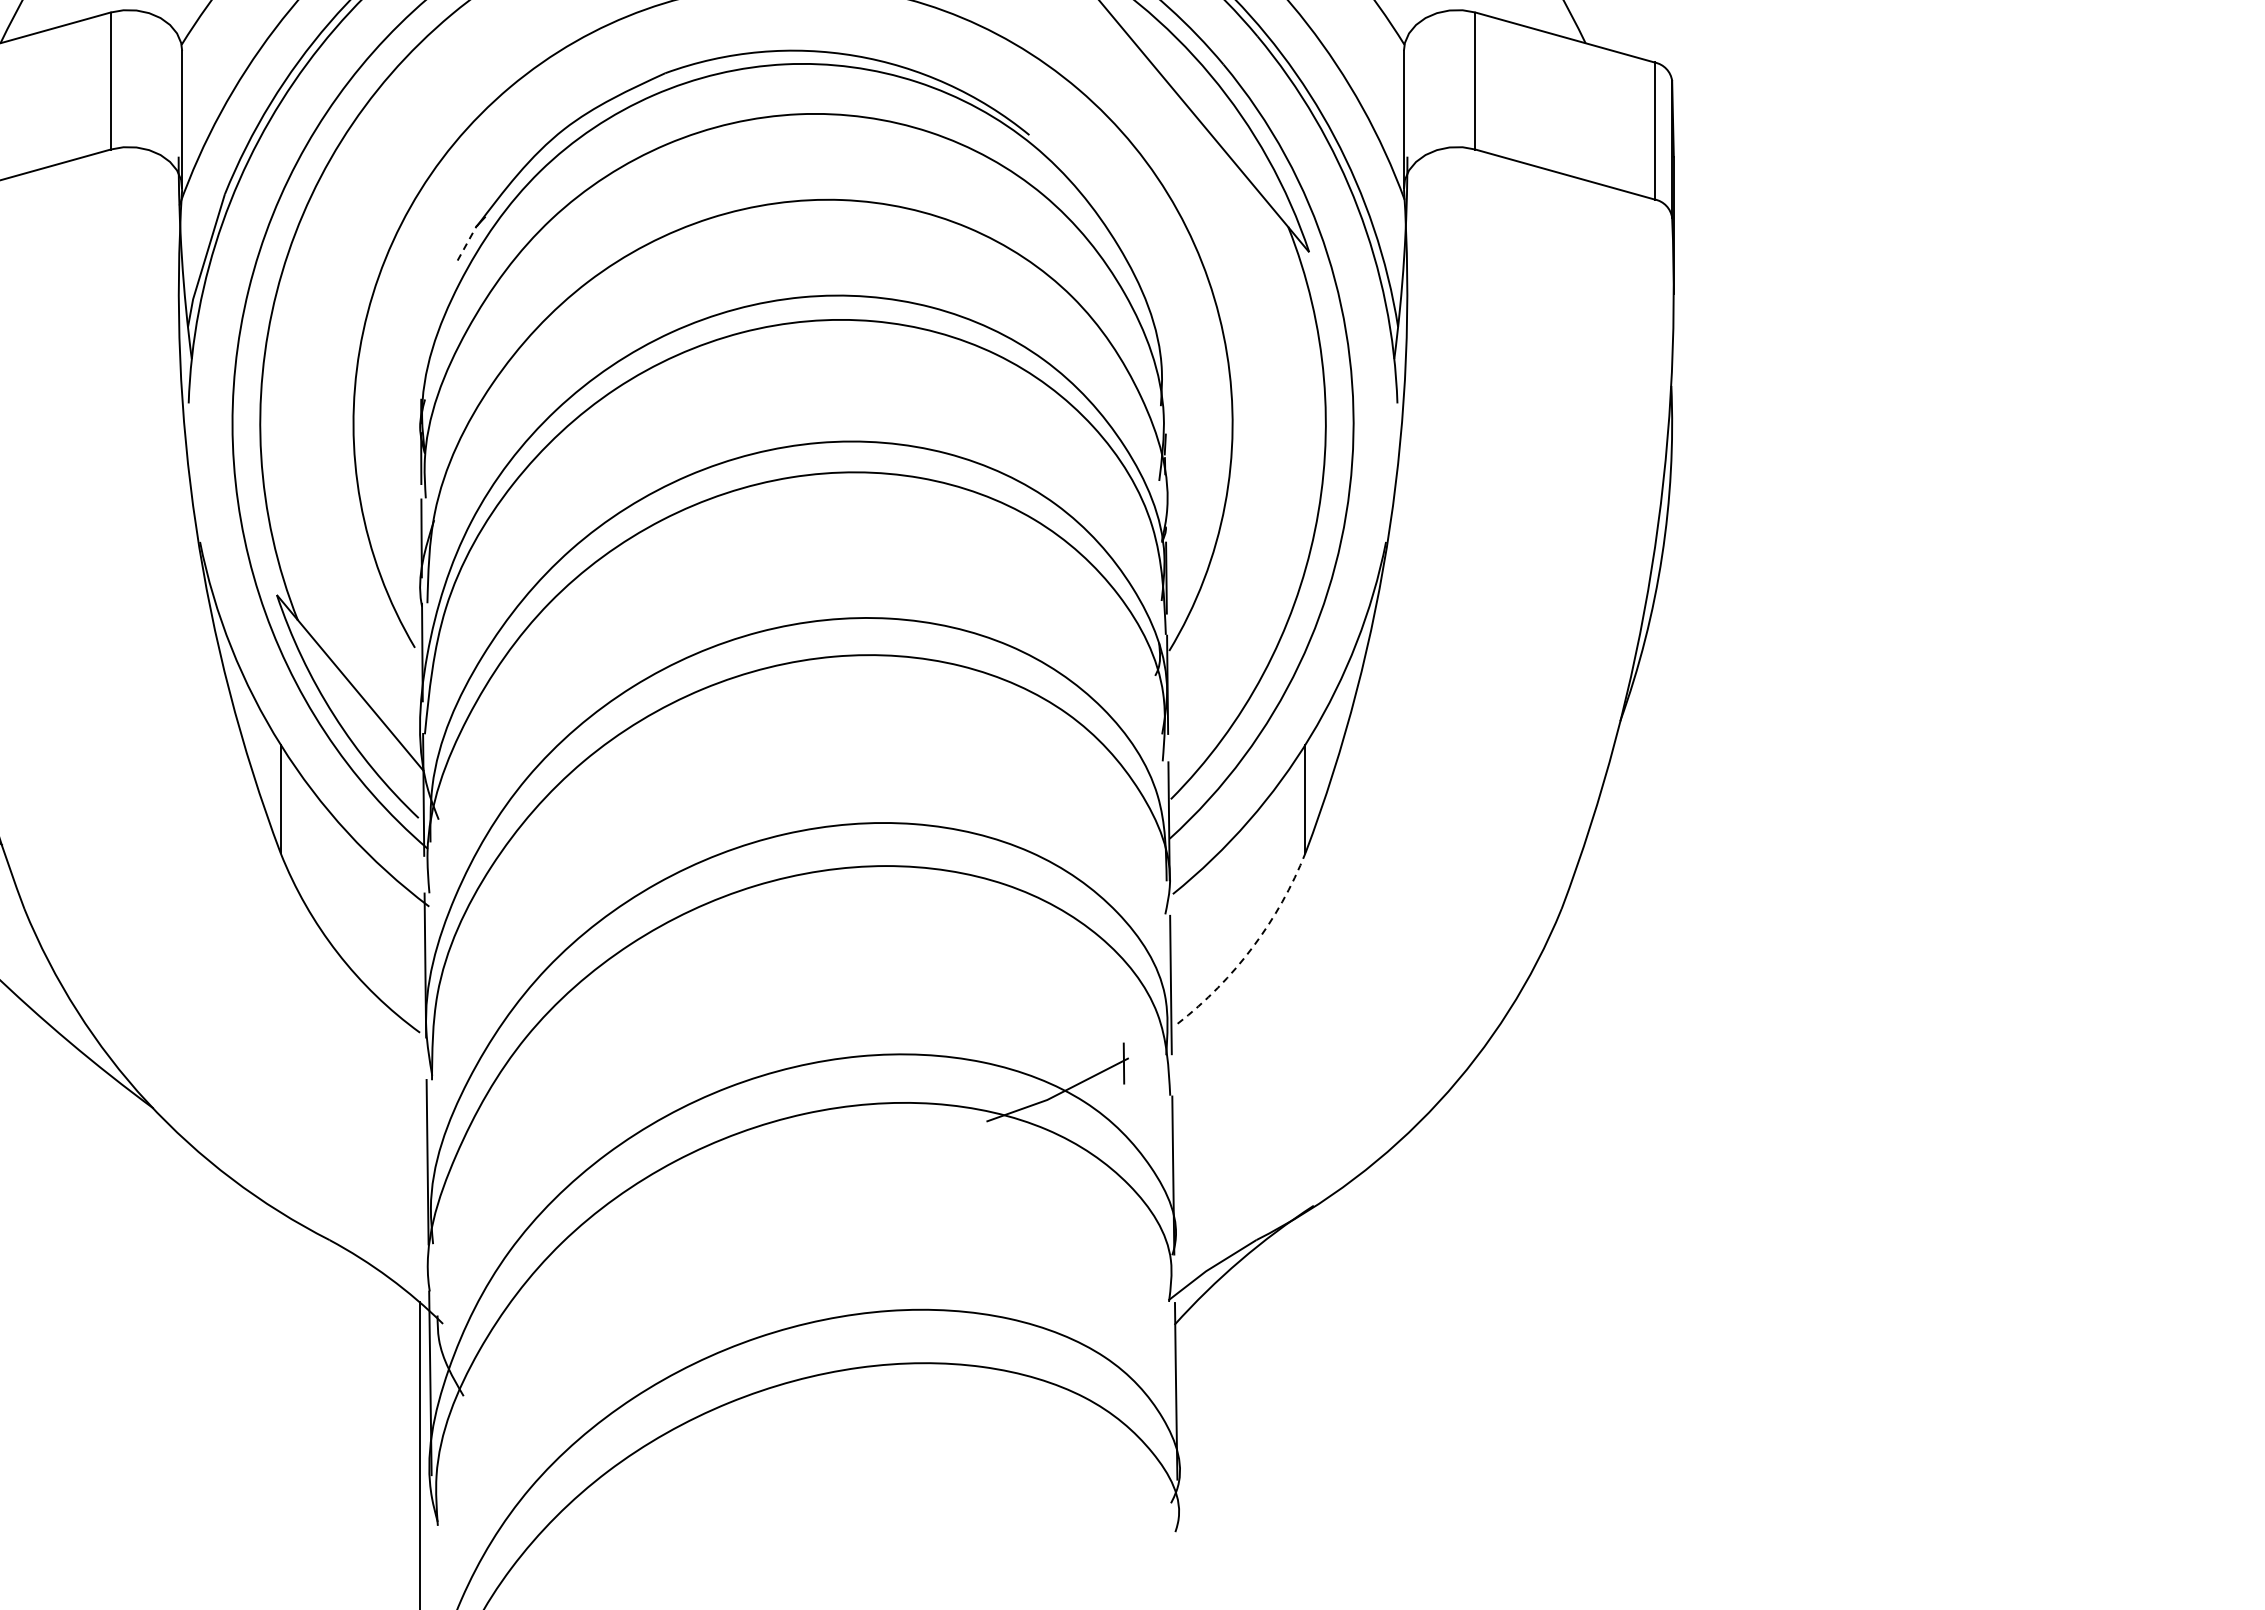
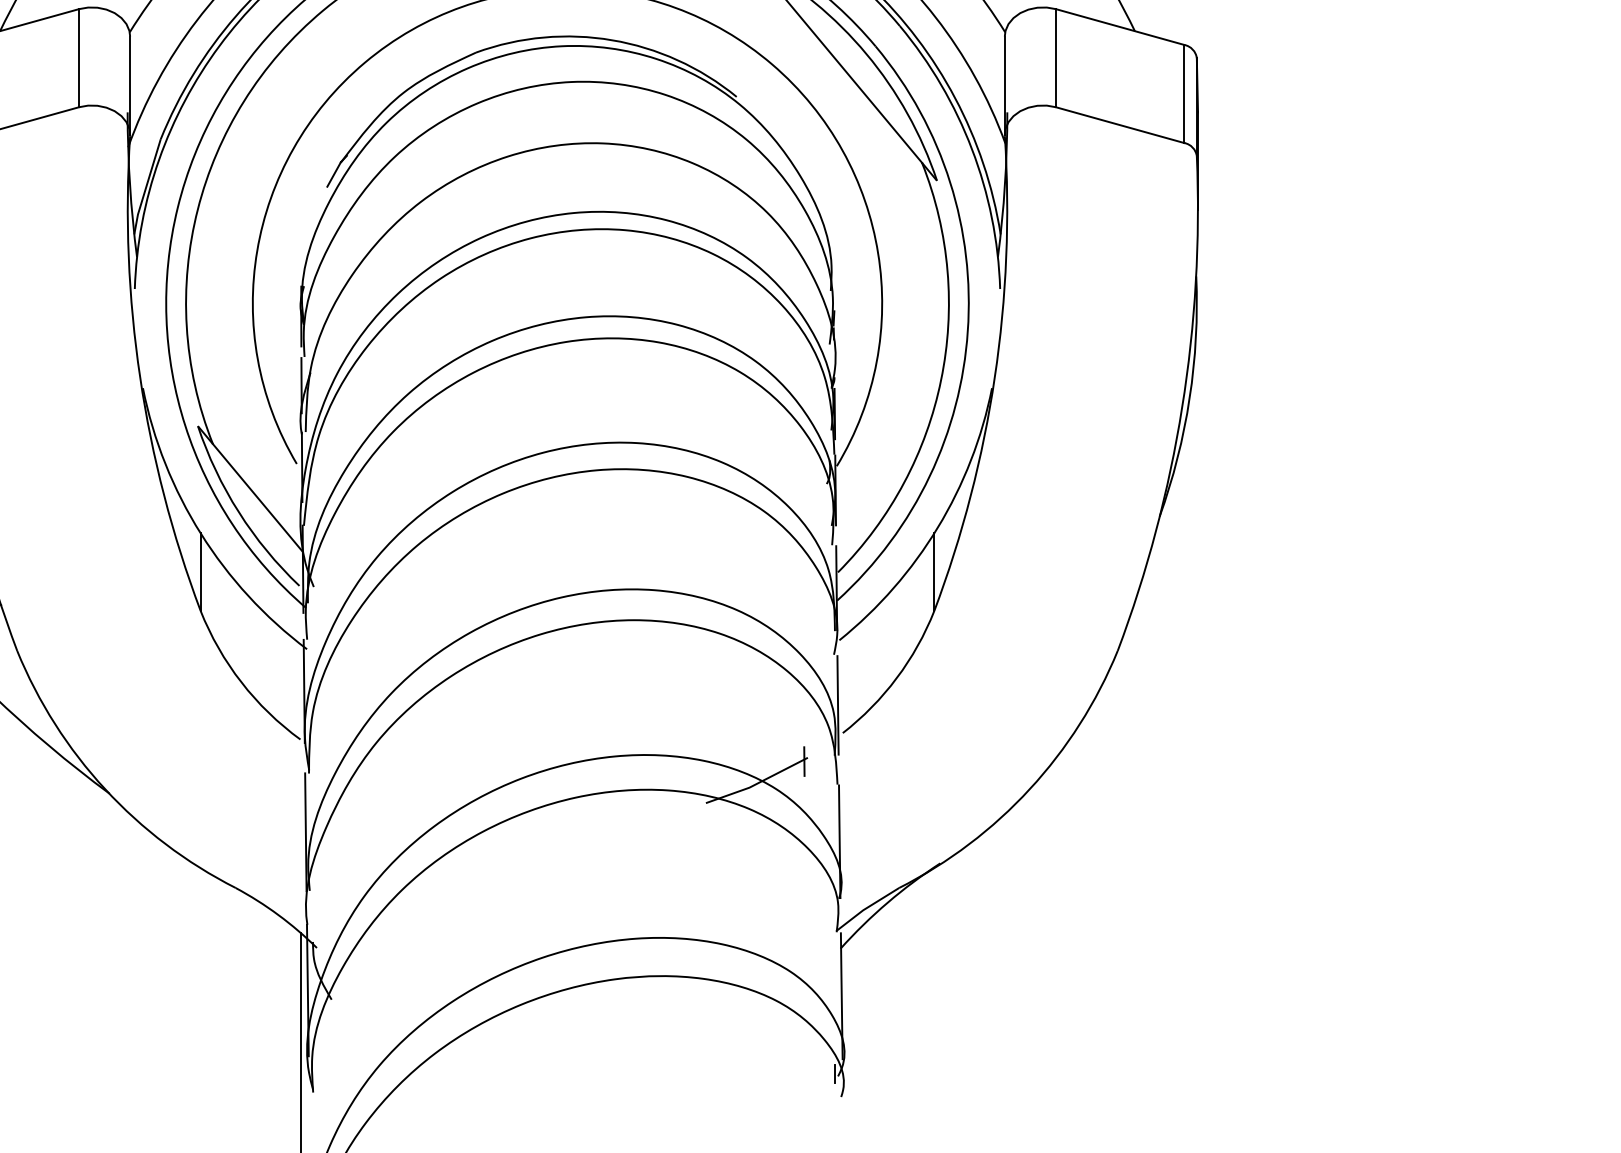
line: (467, 243) -> (334, 174), dashed -> solid
arc: (1253, 947) -> (897, 678), dashed -> solid
line: (1166, 1499) -> (834, 1073), added

